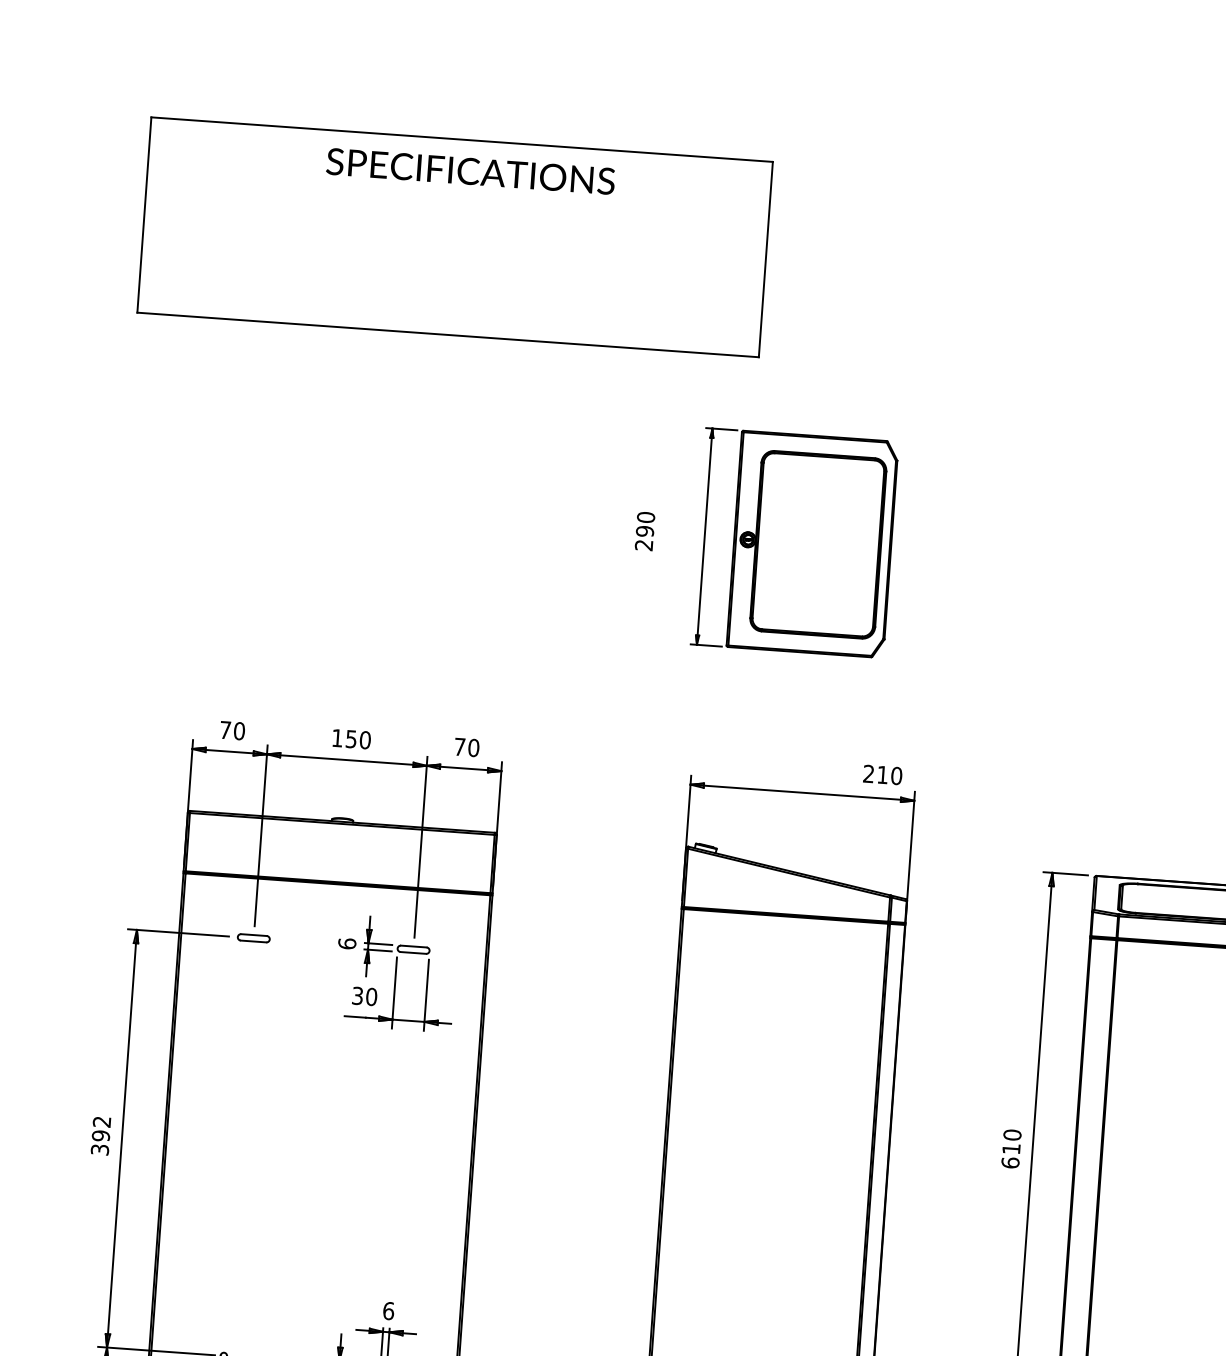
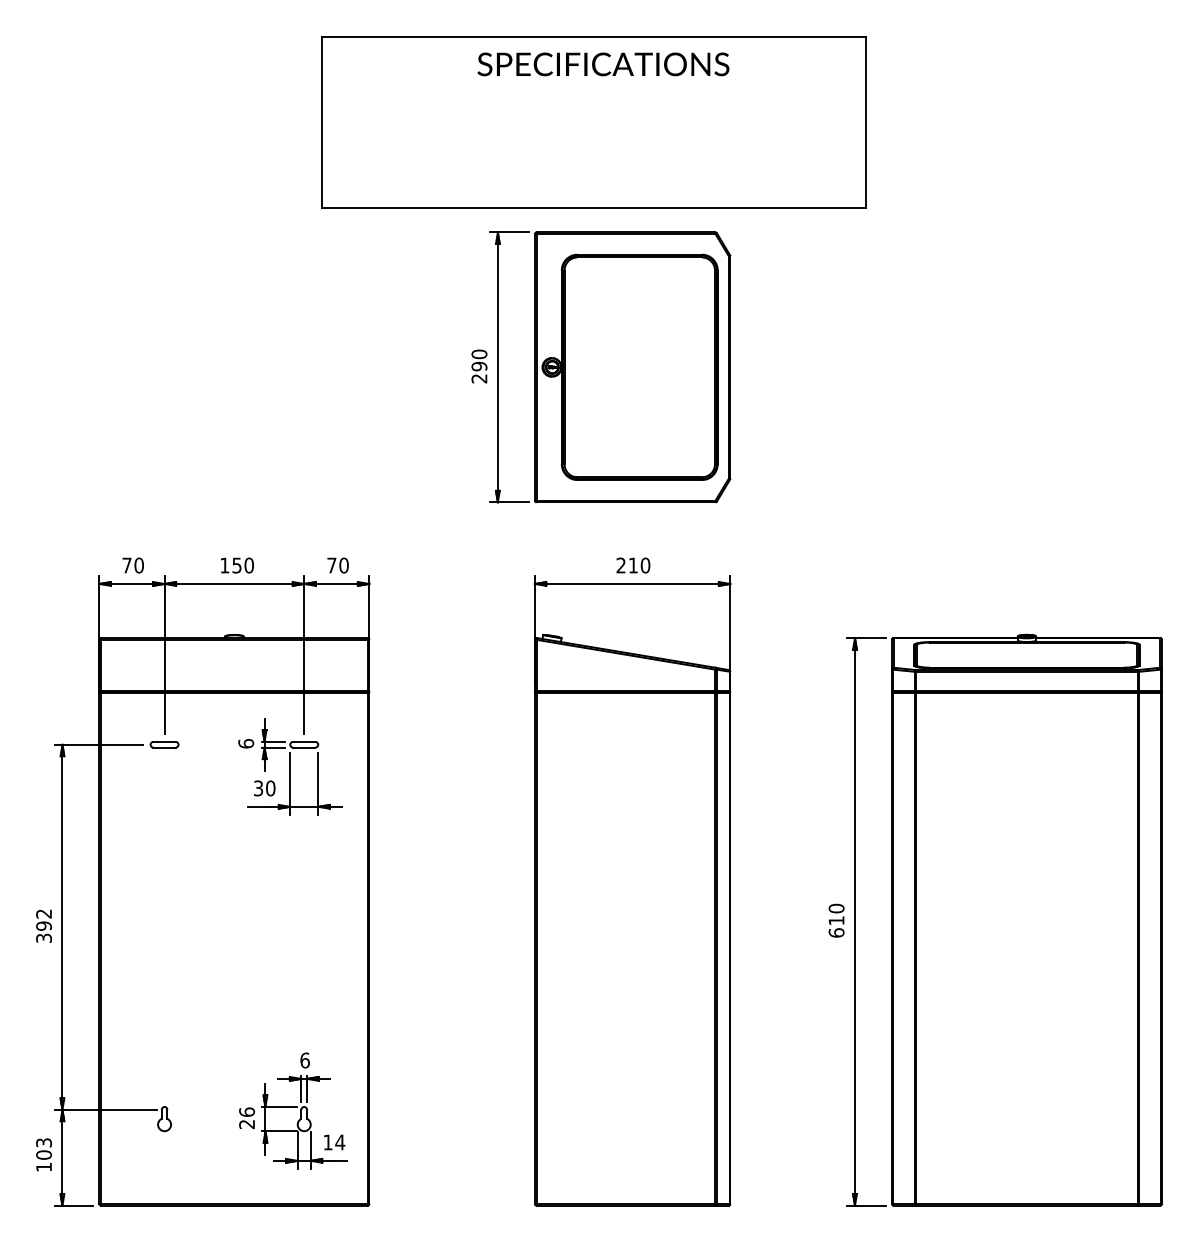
part: (454, 237) -> (593, 122), moved
part: (794, 543) -> (610, 367), size x1.43
text: (882, 774) -> (633, 565), moved
text: (1011, 1148) -> (836, 920), moved

